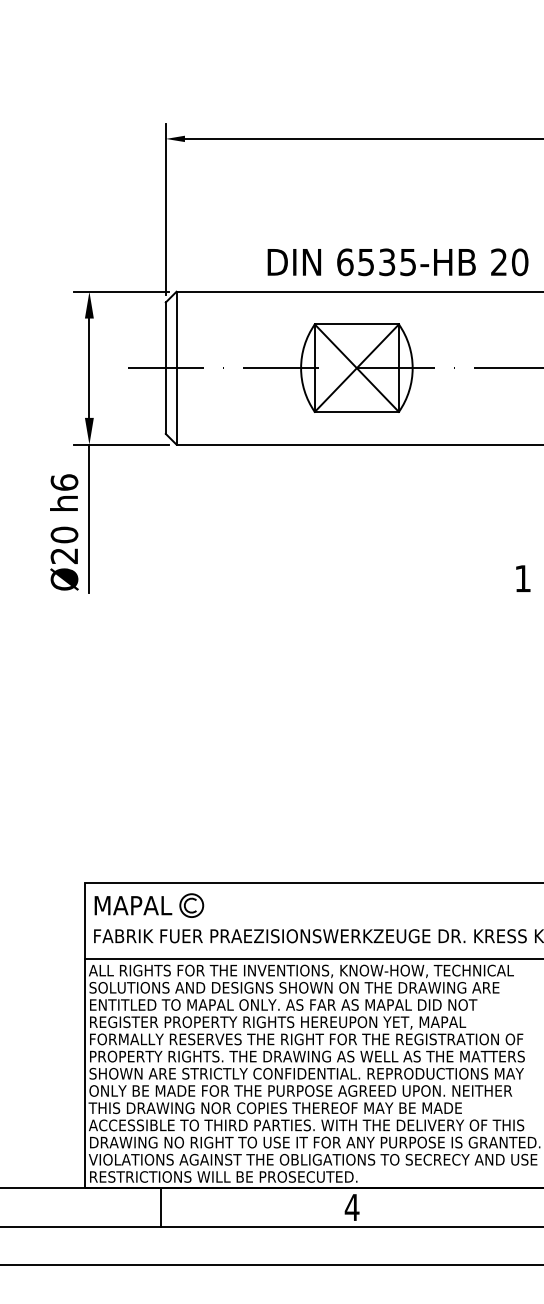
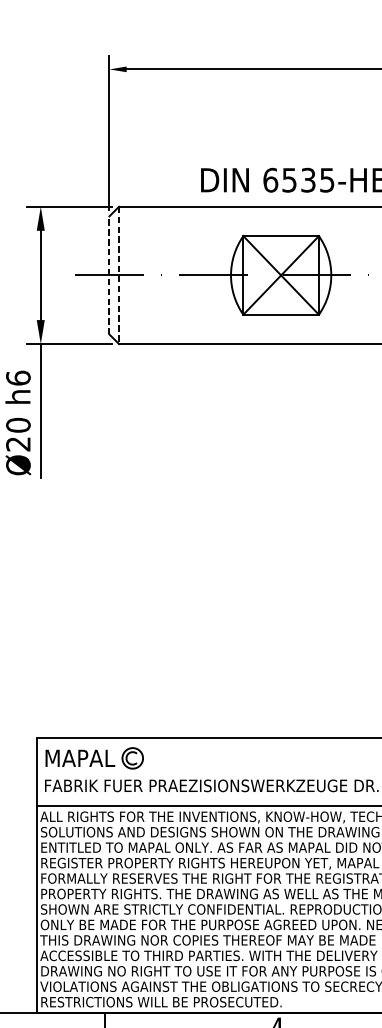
line: (165, 368) -> (109, 275), solid -> dashed
line: (176, 368) -> (119, 275), solid -> dashed

